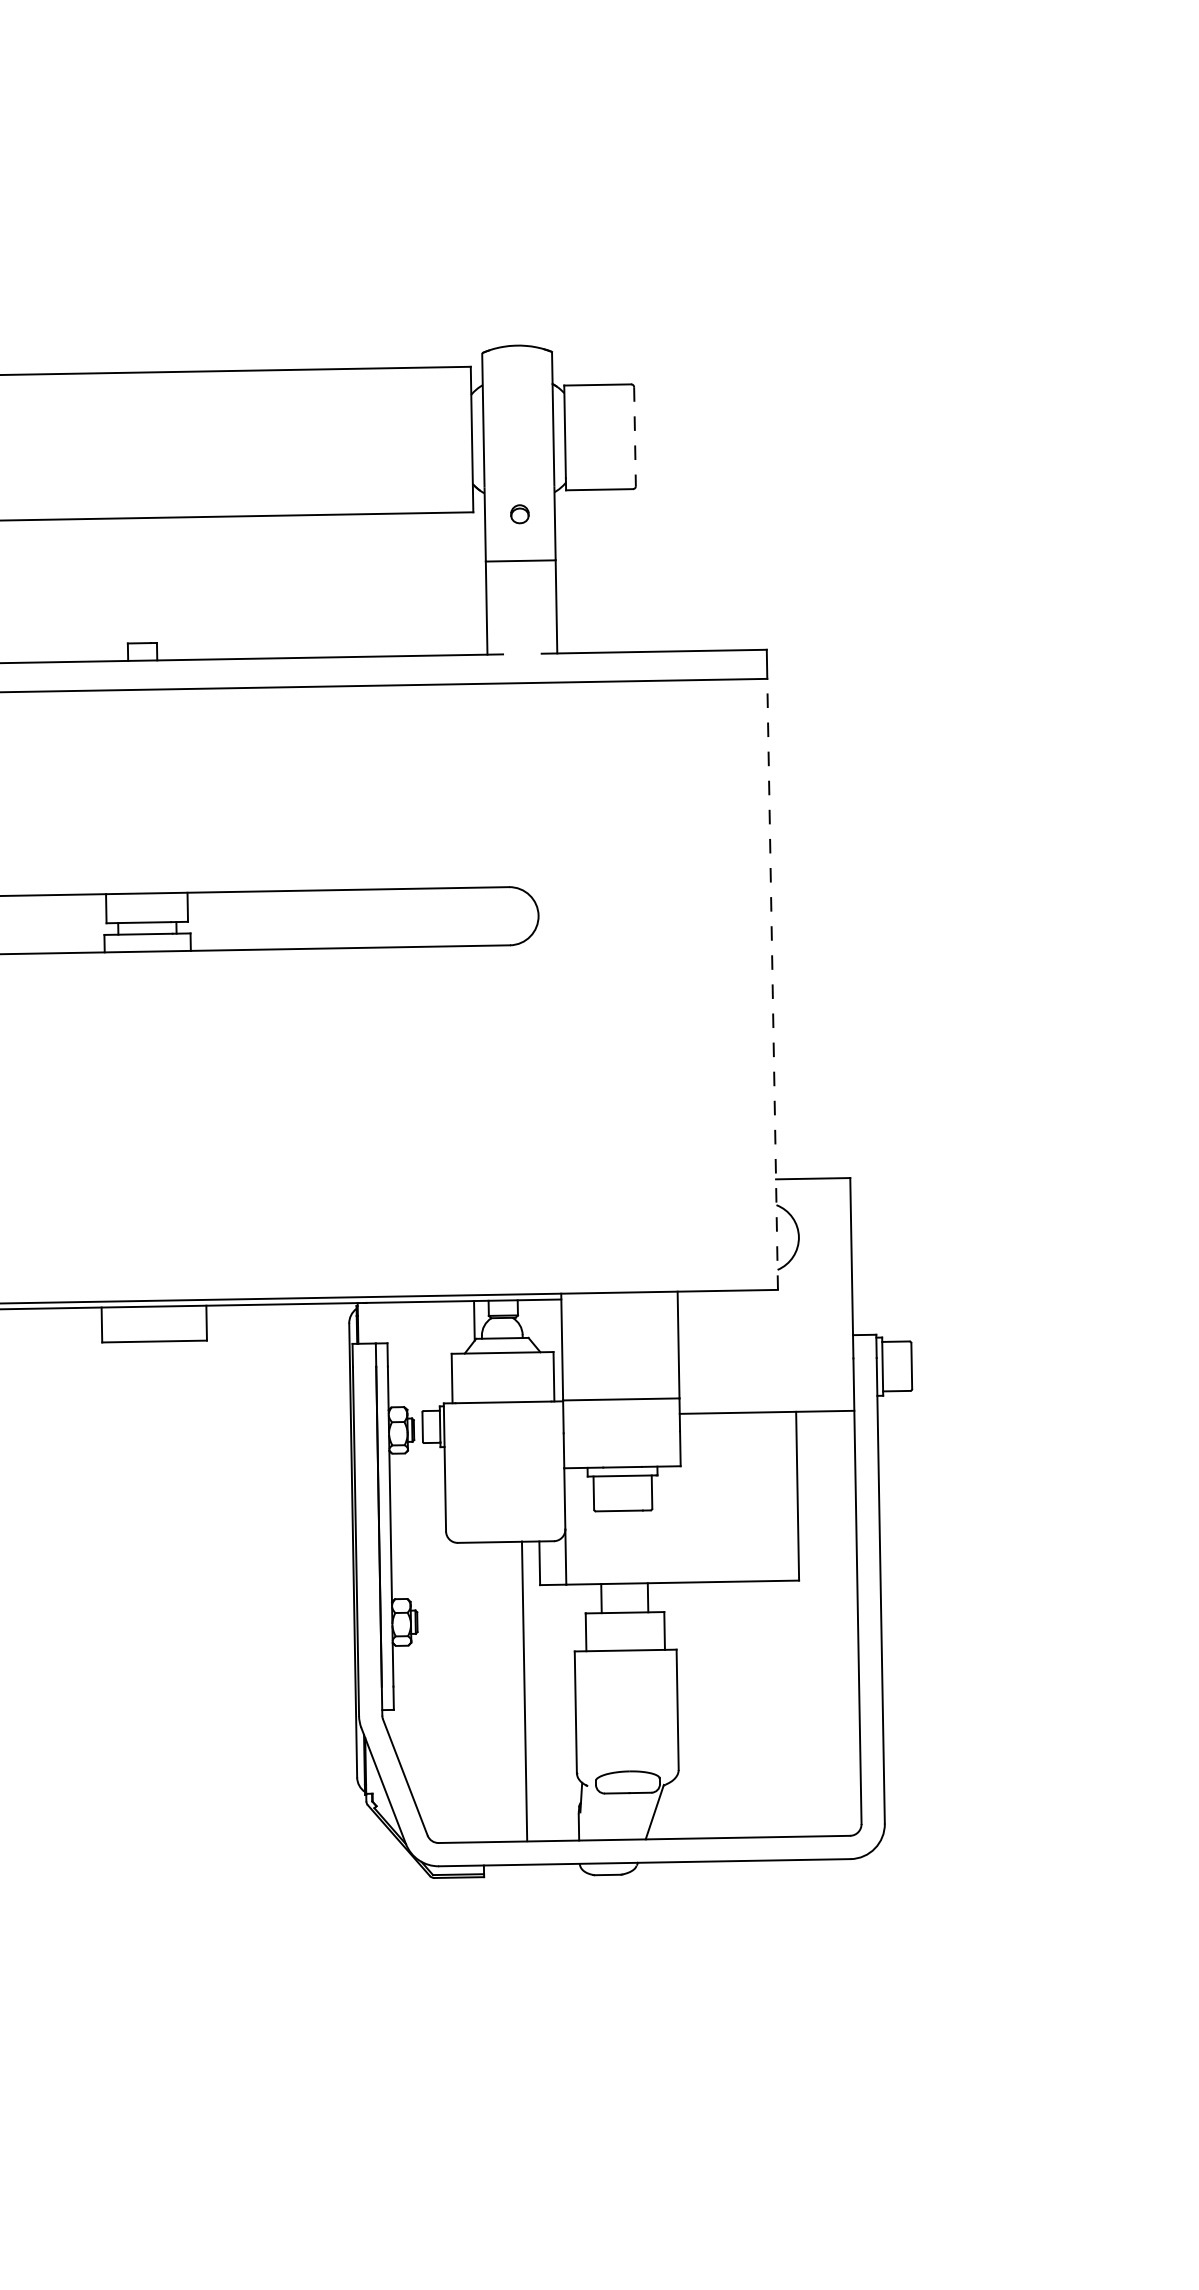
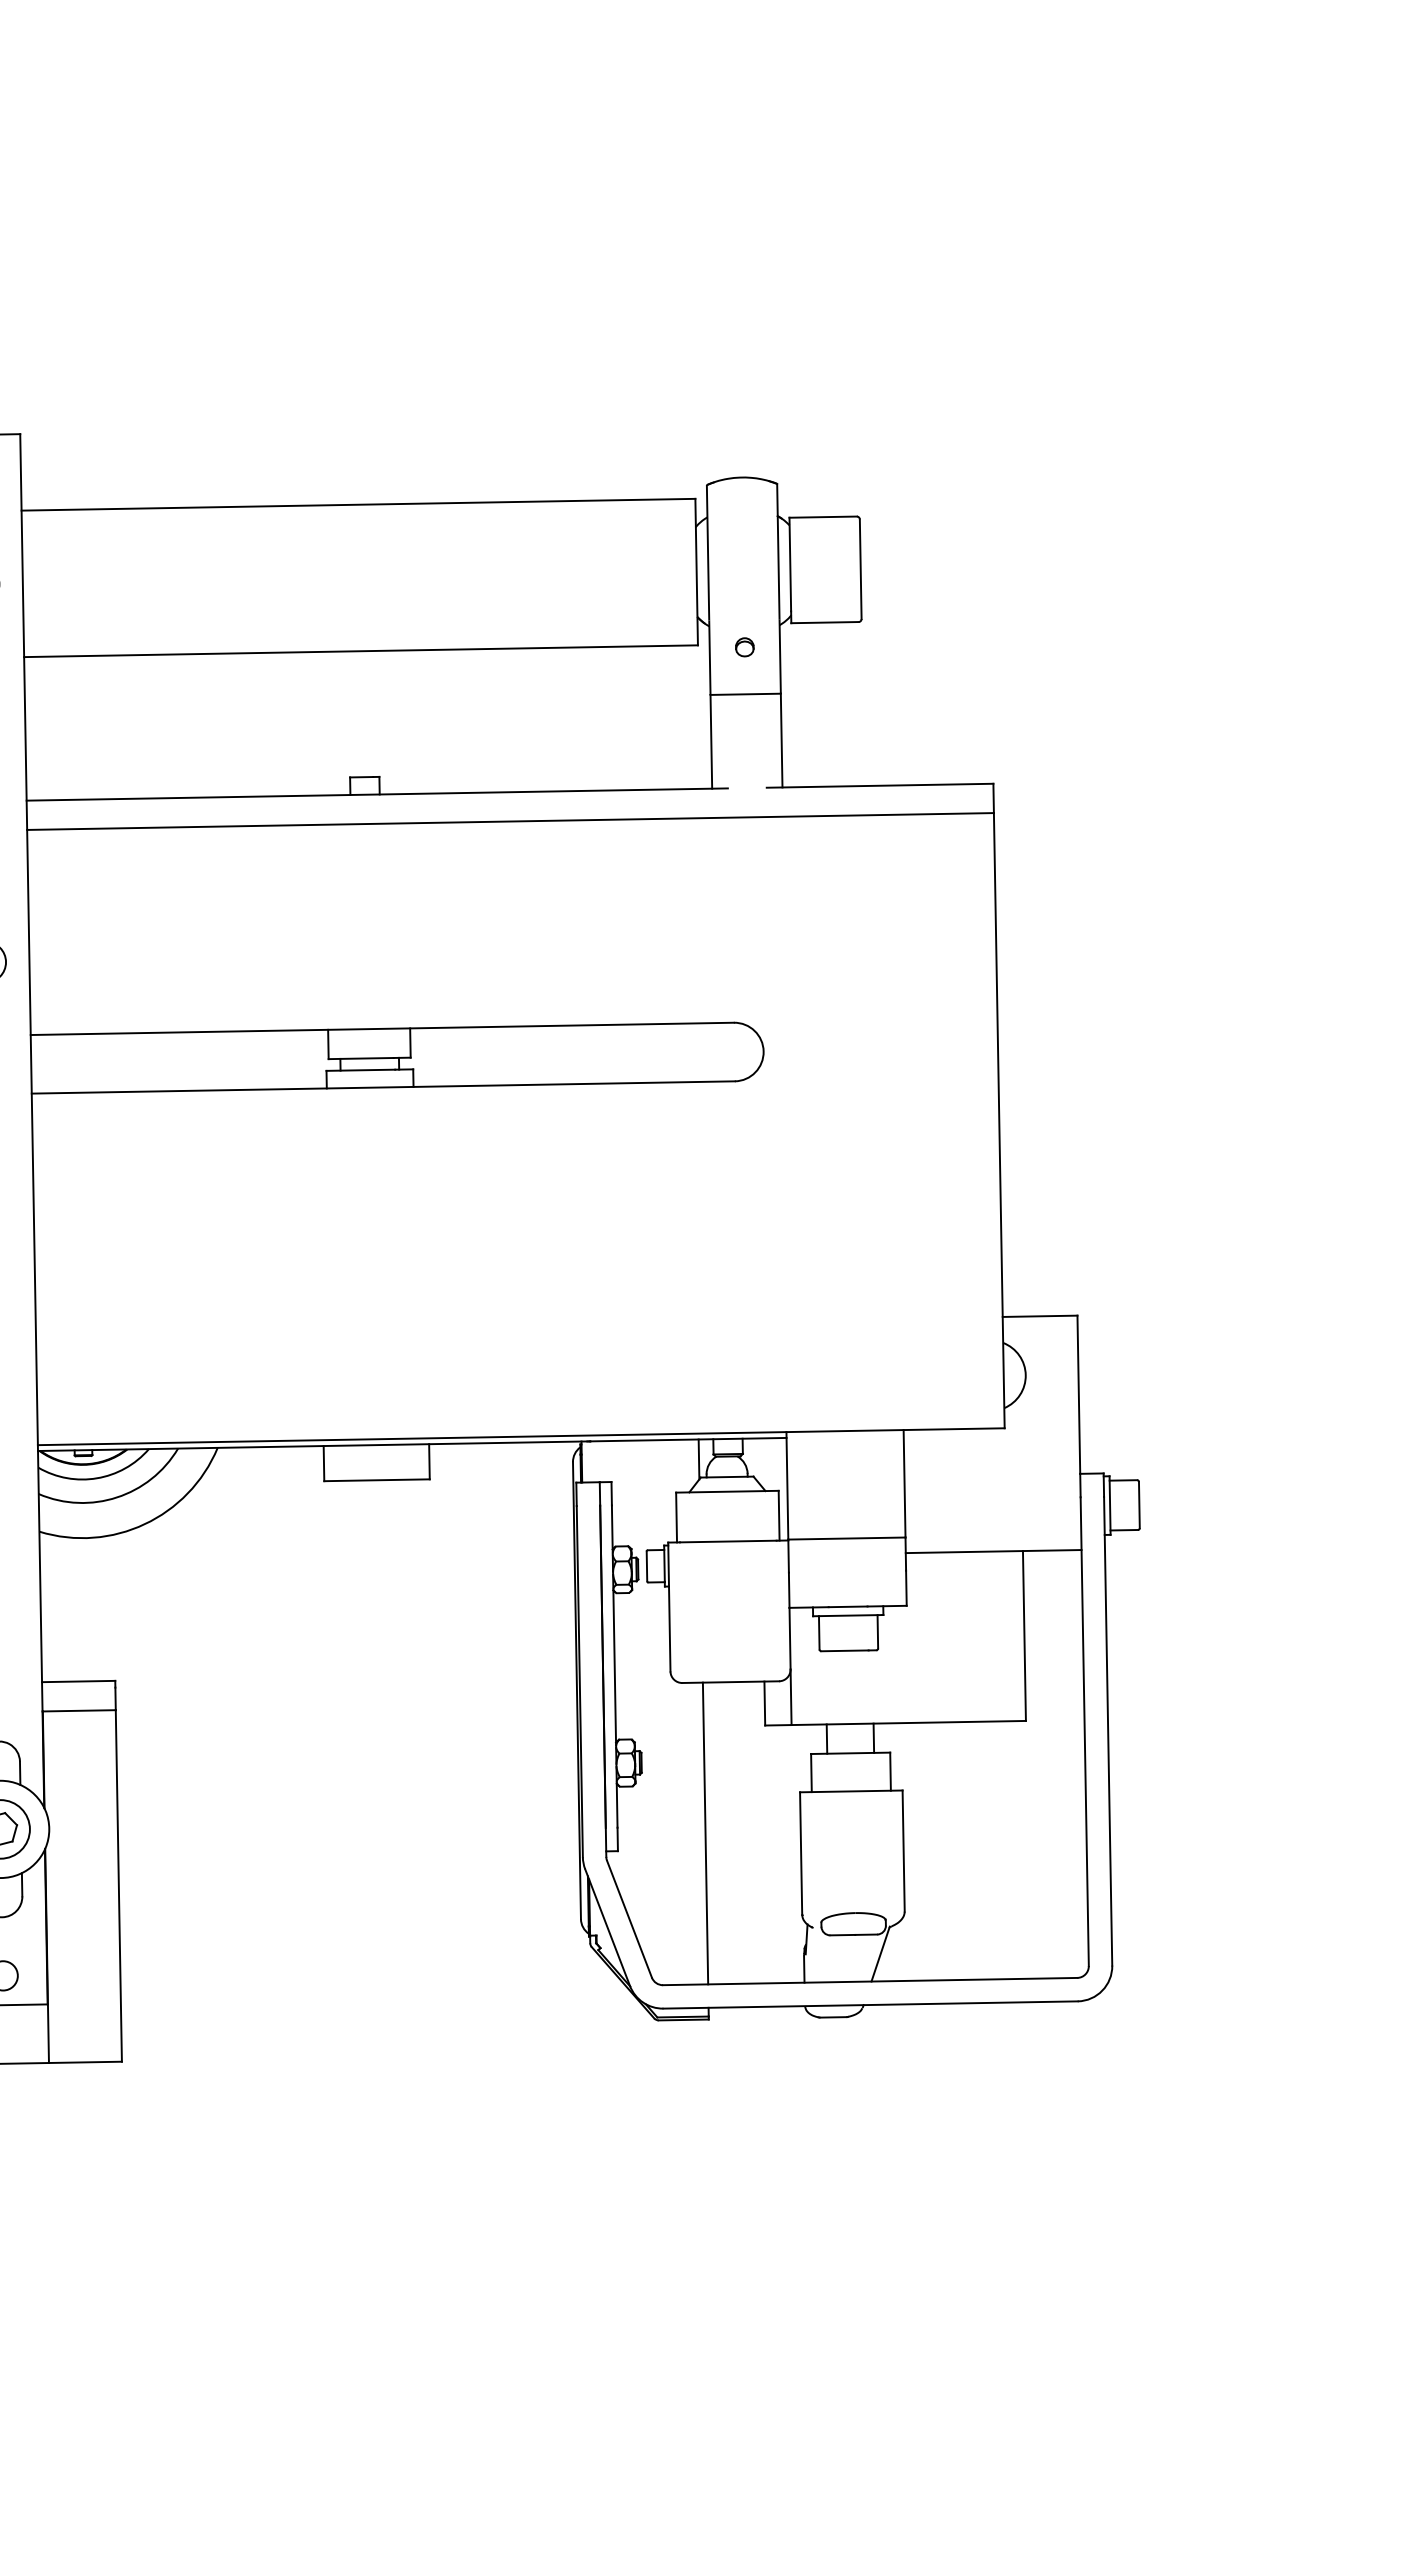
line: (634, 436) -> (860, 569), dashed -> solid
line: (772, 984) -> (999, 1120), dashed -> solid
line: (524, 1691) -> (705, 1833), moved

